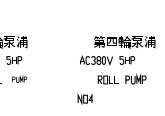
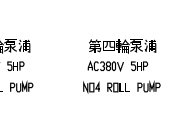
part: (124, 42) -> (122, 46), moved
part: (19, 79) -> (21, 86), size x1.43
part: (85, 99) -> (91, 87), moved

